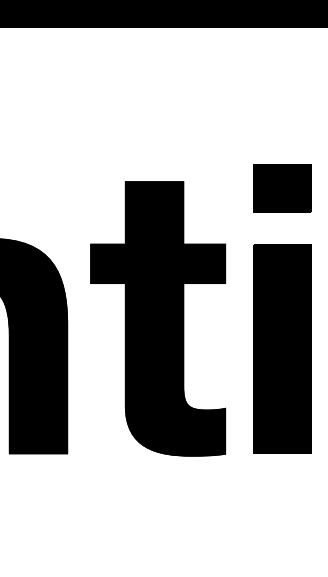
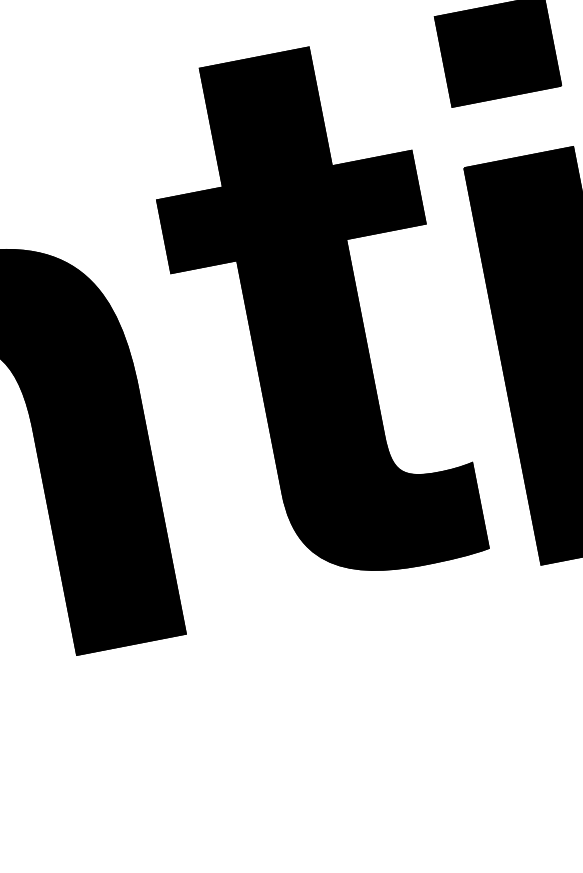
part: (158, 318) -> (312, 315), moved

